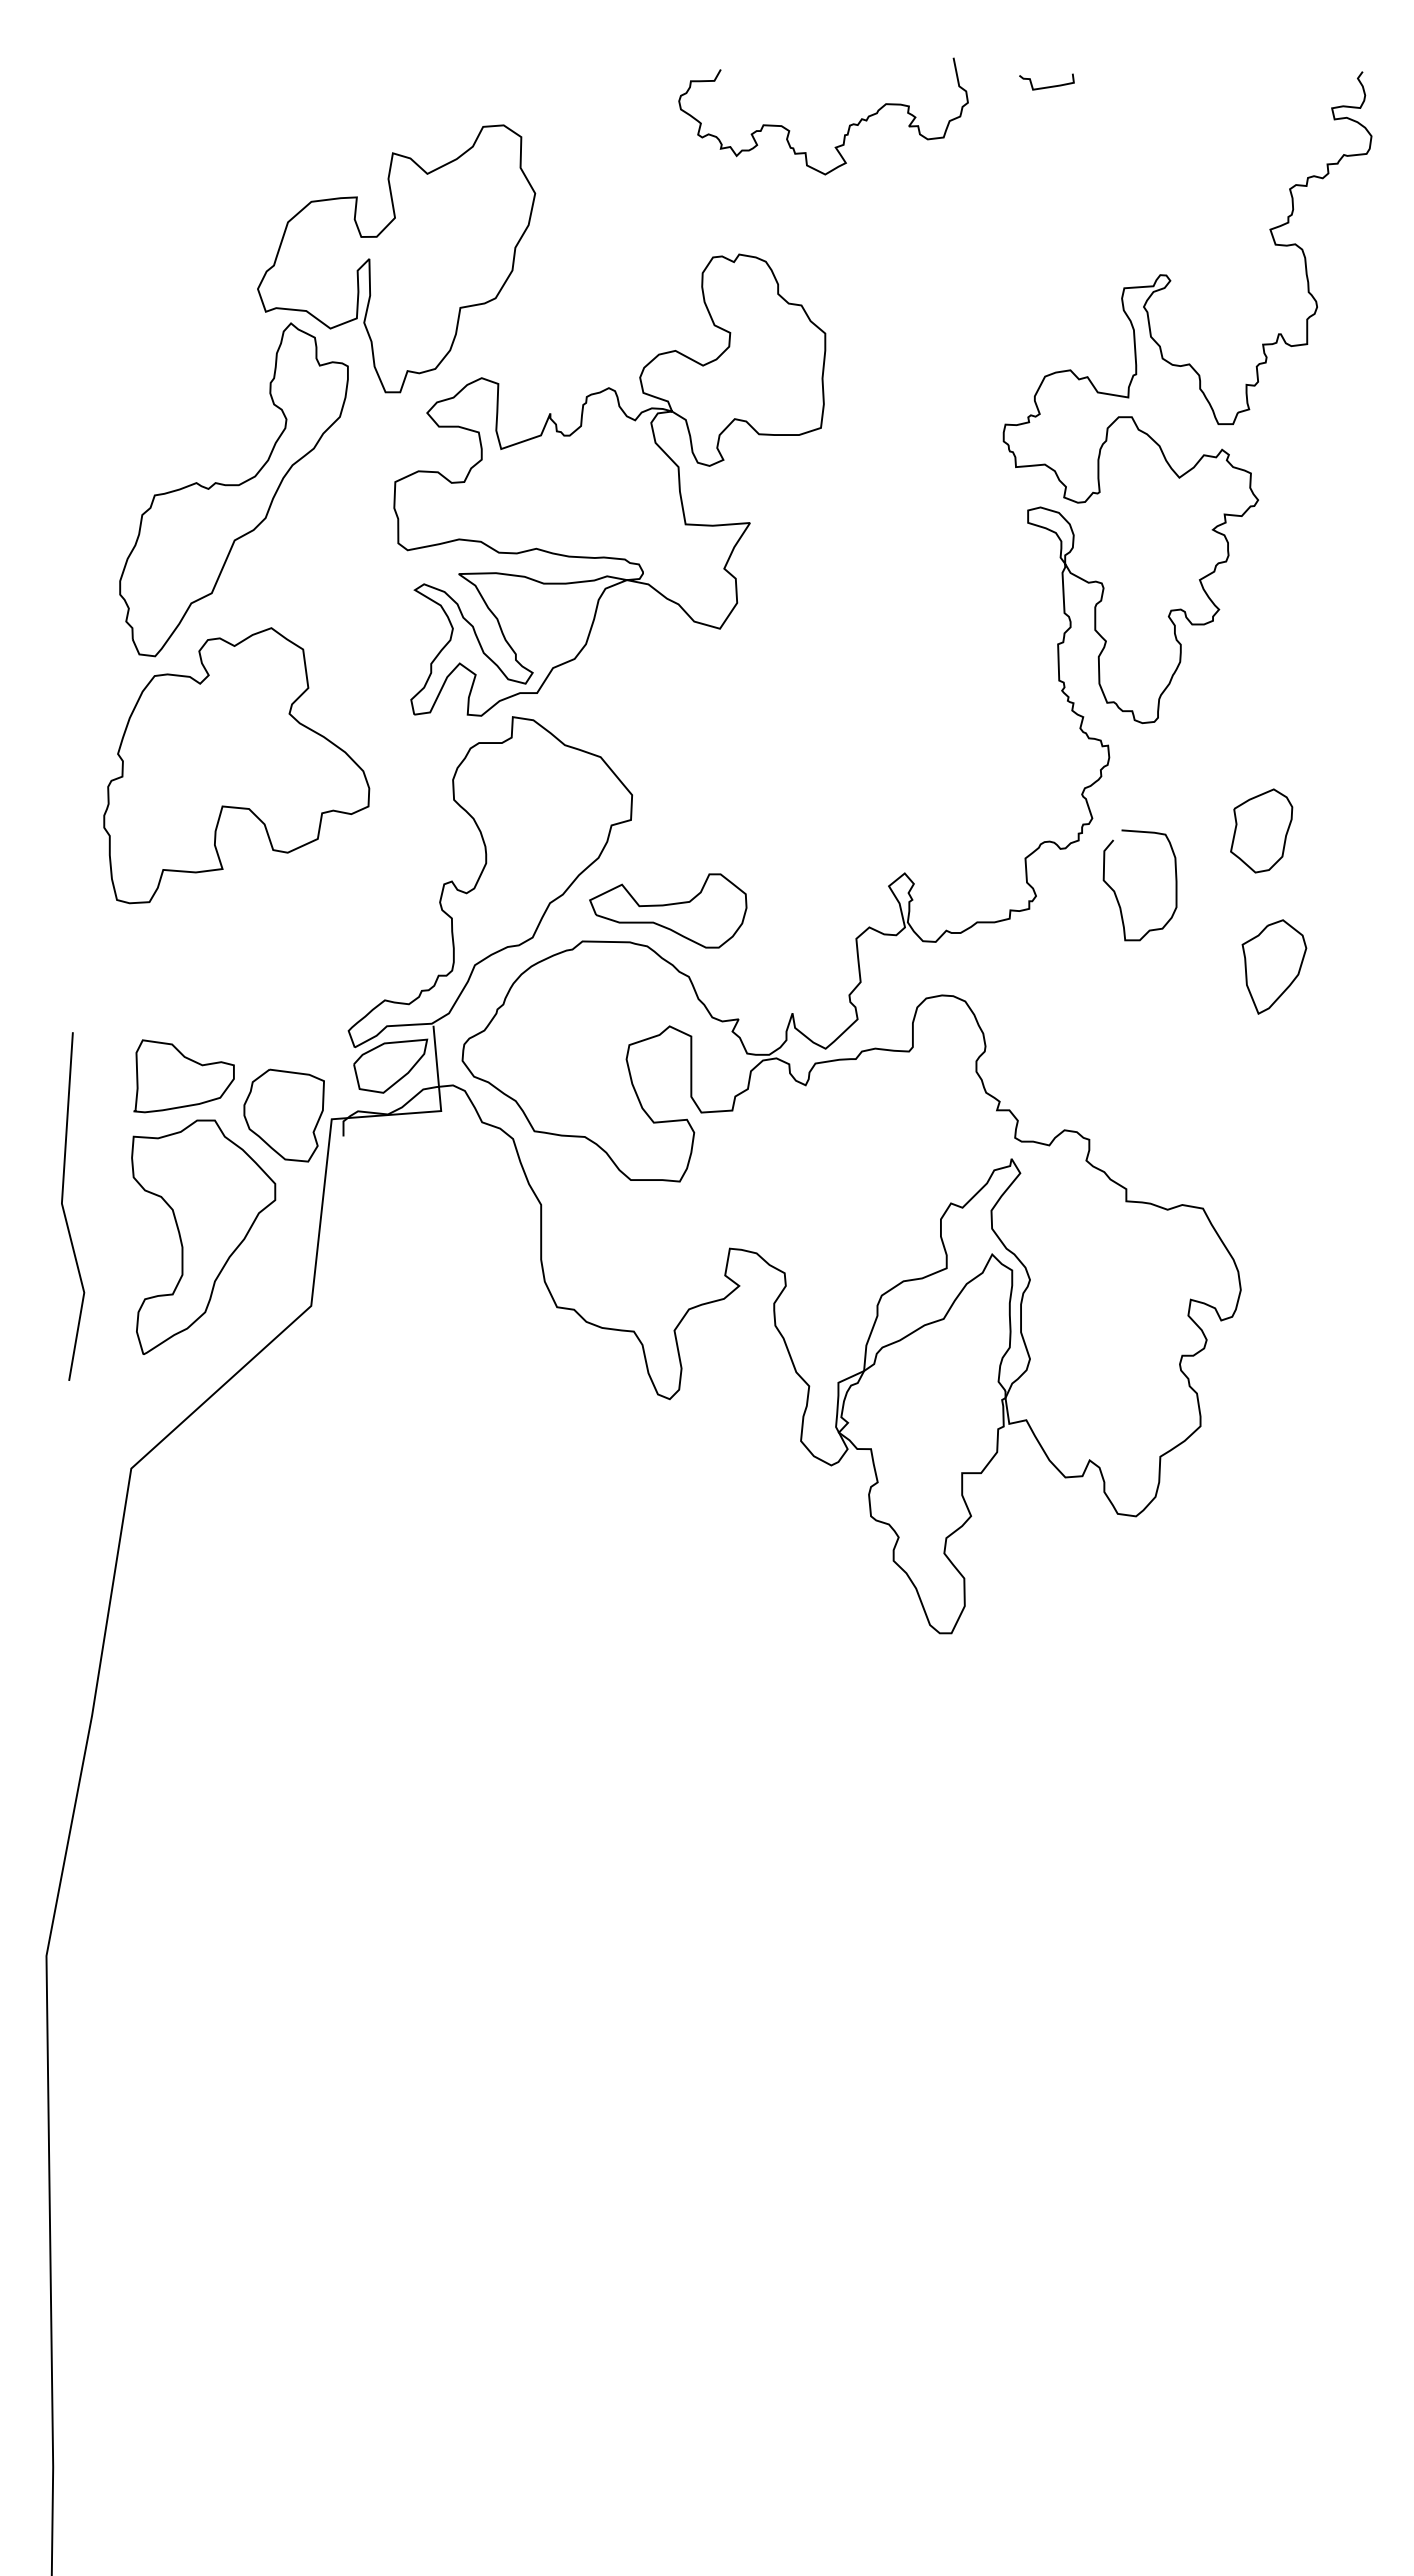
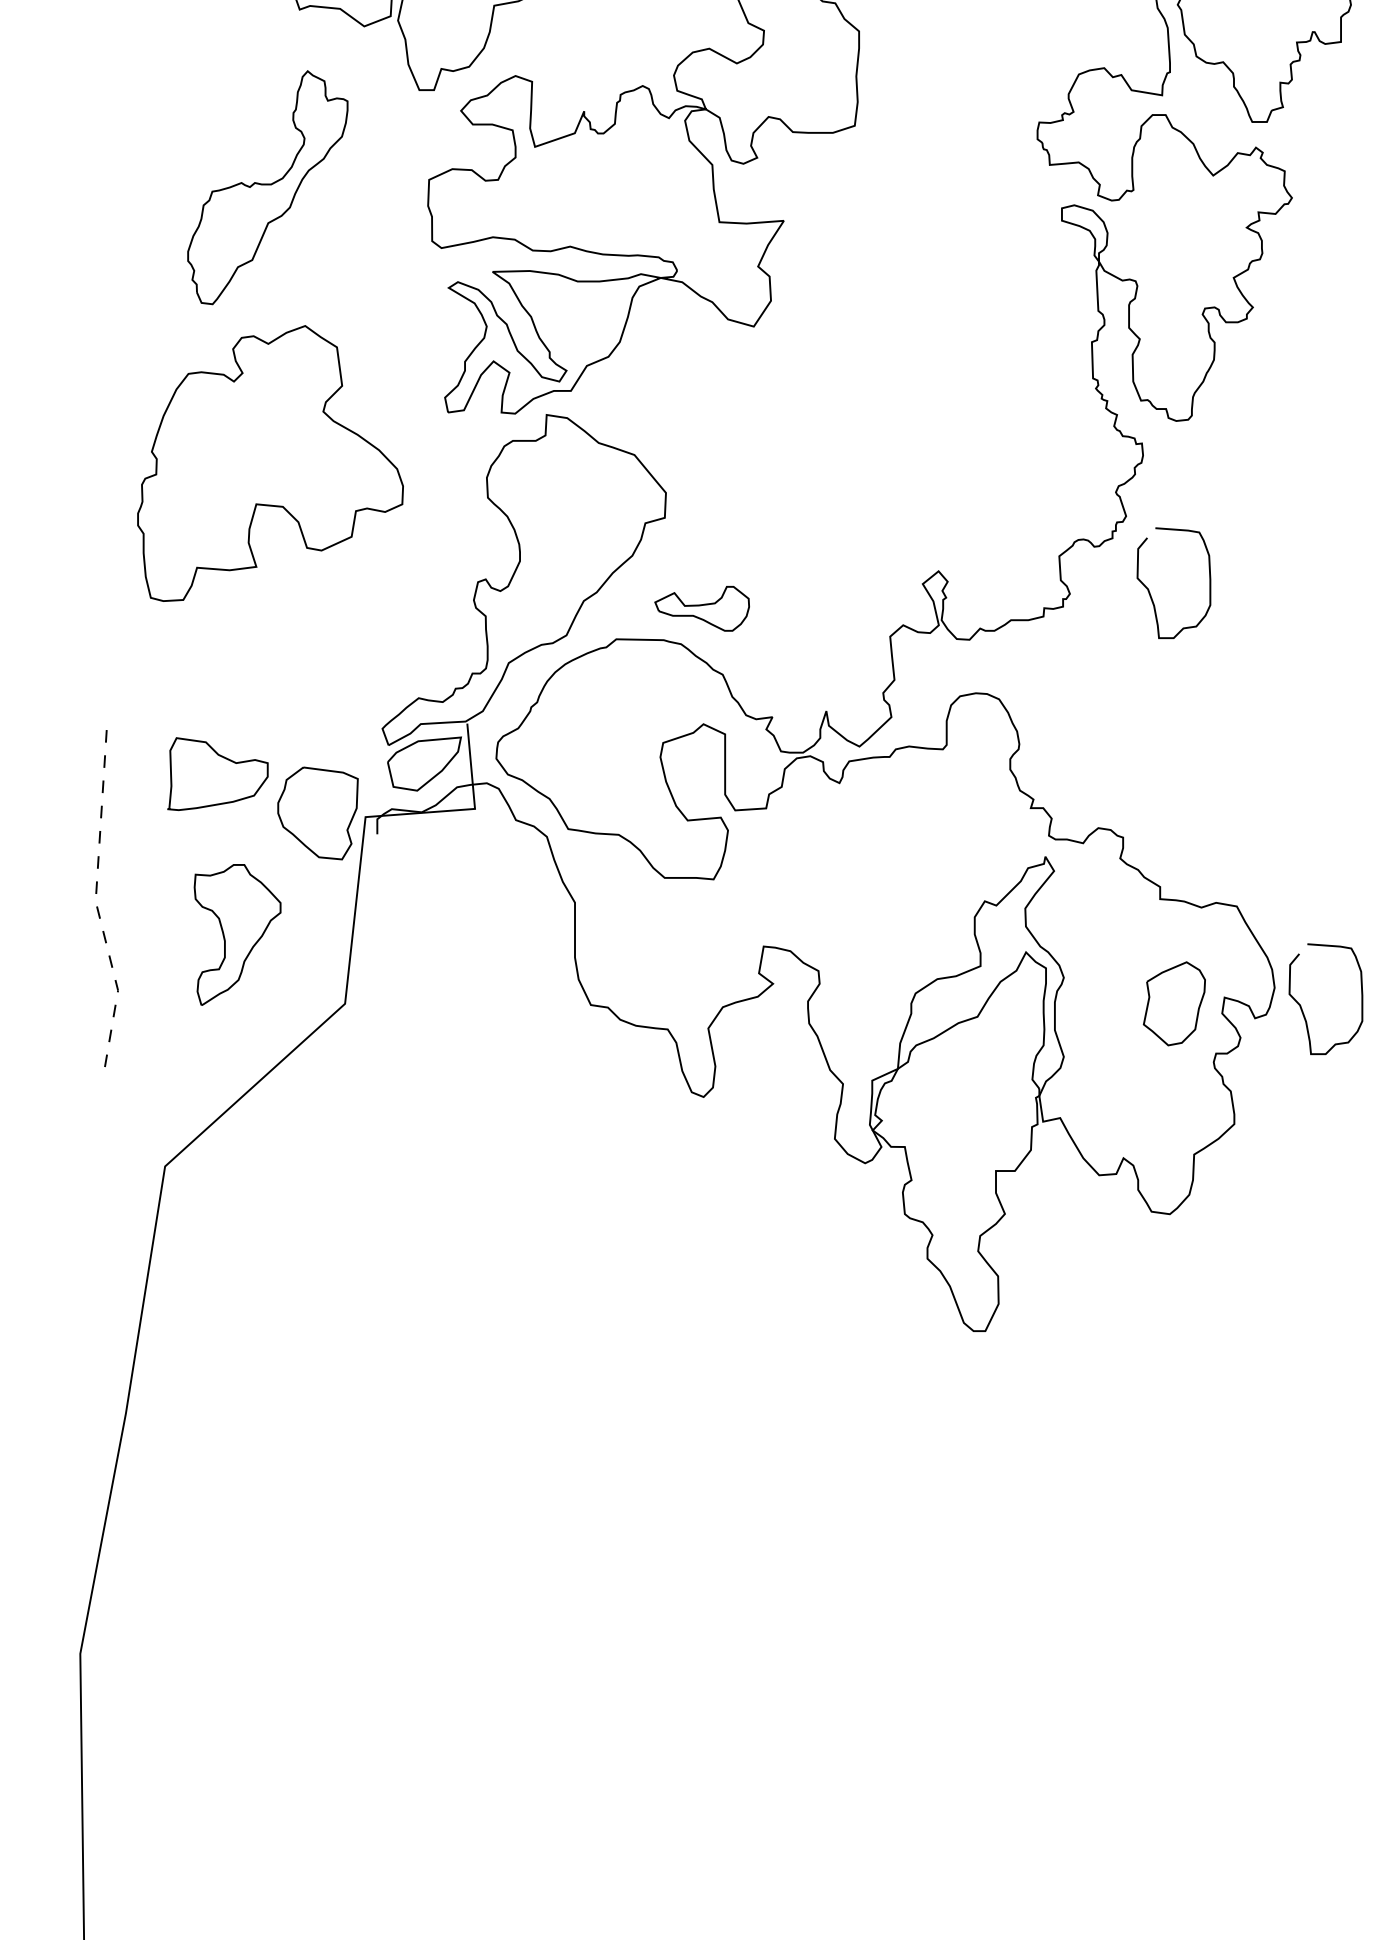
part: (233, 489) -> (267, 187), size x0.7
part: (1261, 830) -> (1174, 1003), moved
part: (668, 910) -> (702, 608), size x0.6
part: (1274, 966) -> (1308, 664), removed
line: (63, 1208) -> (97, 906), solid -> dashed
part: (203, 1236) -> (237, 934), size x0.6
curve: (1269, 1312) -> (1303, 1010), added

